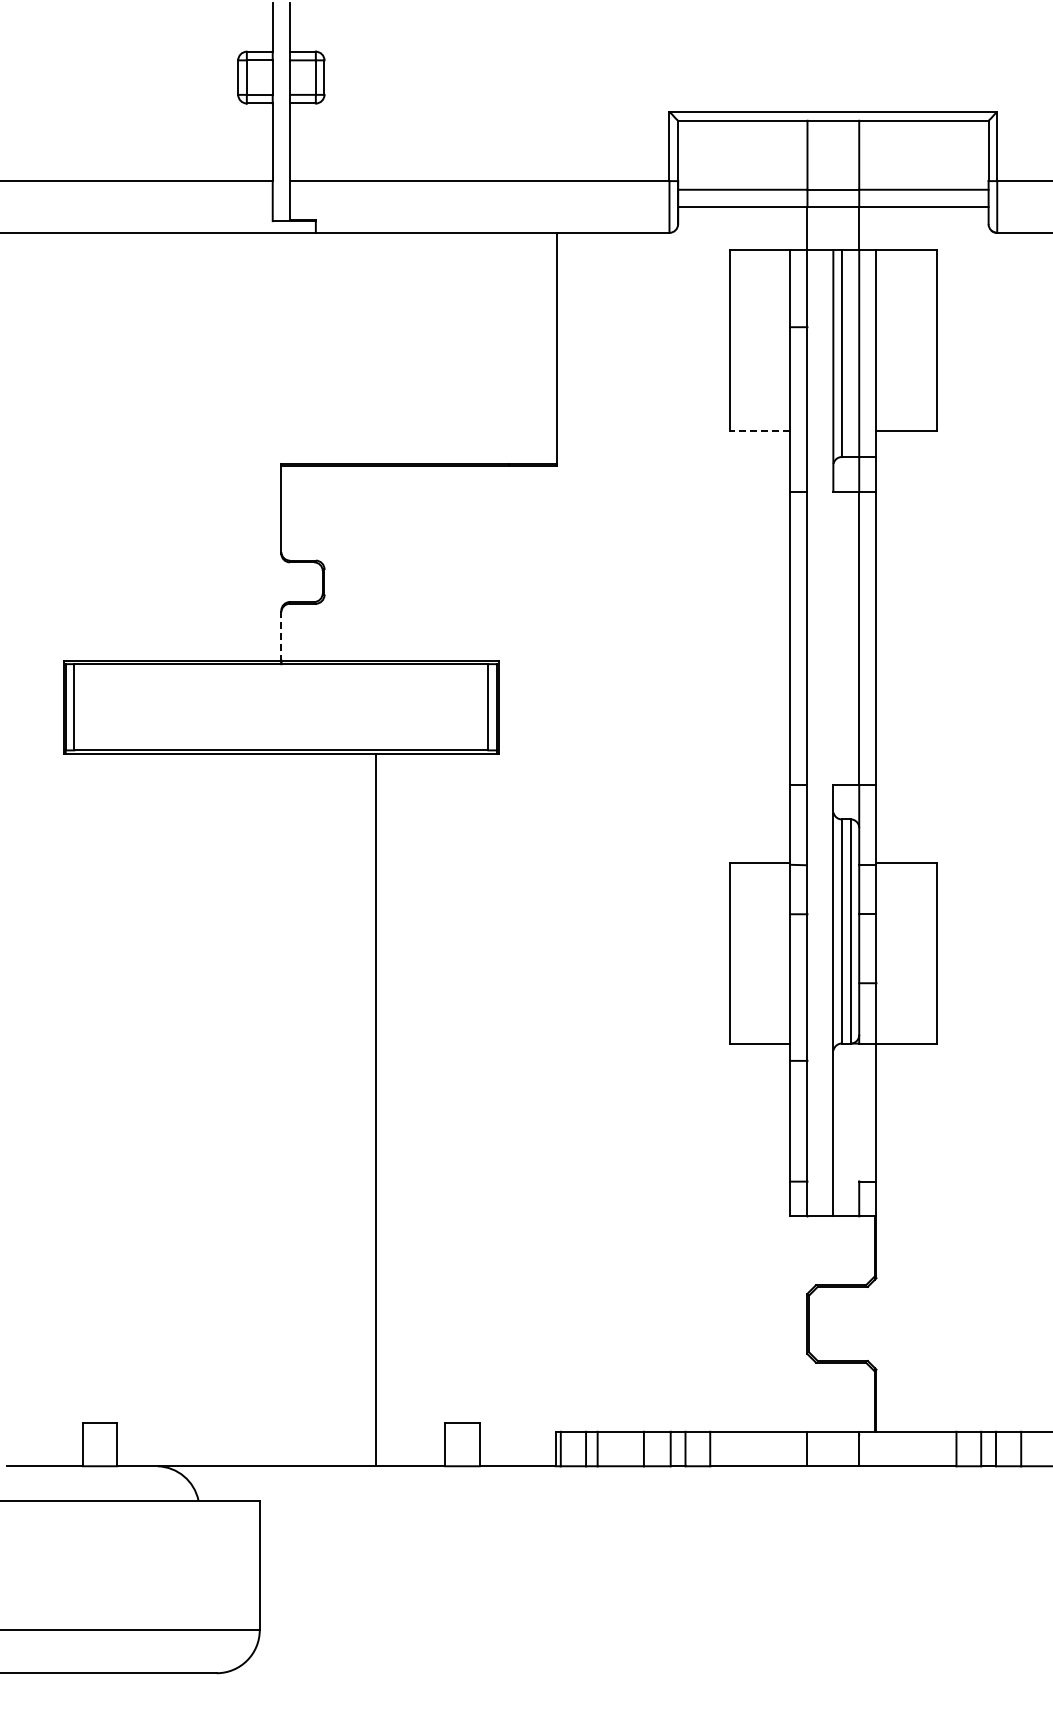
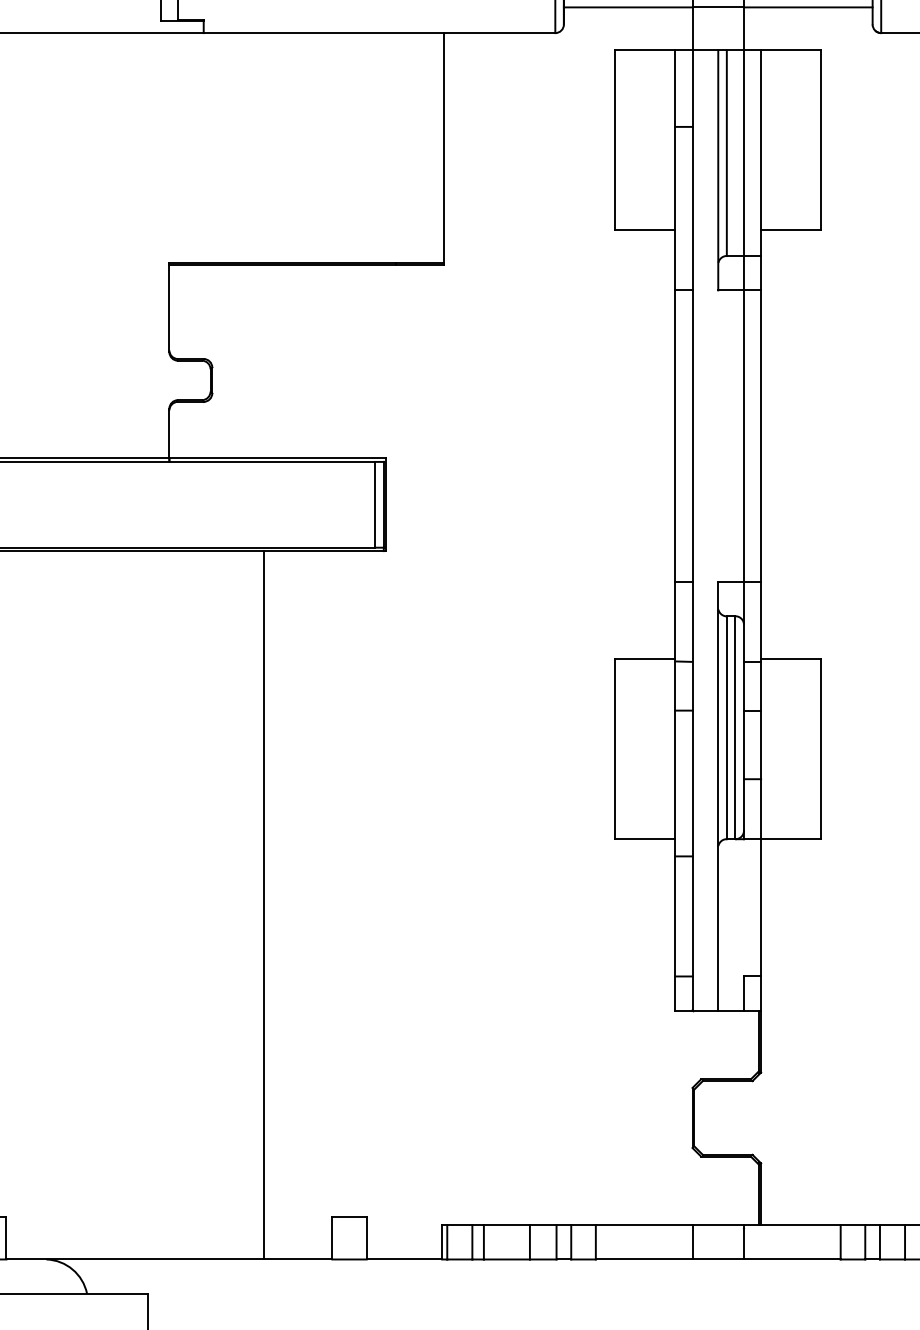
line: (759, 431) -> (644, 230), dashed -> solid
line: (281, 636) -> (169, 434), dashed -> solid

